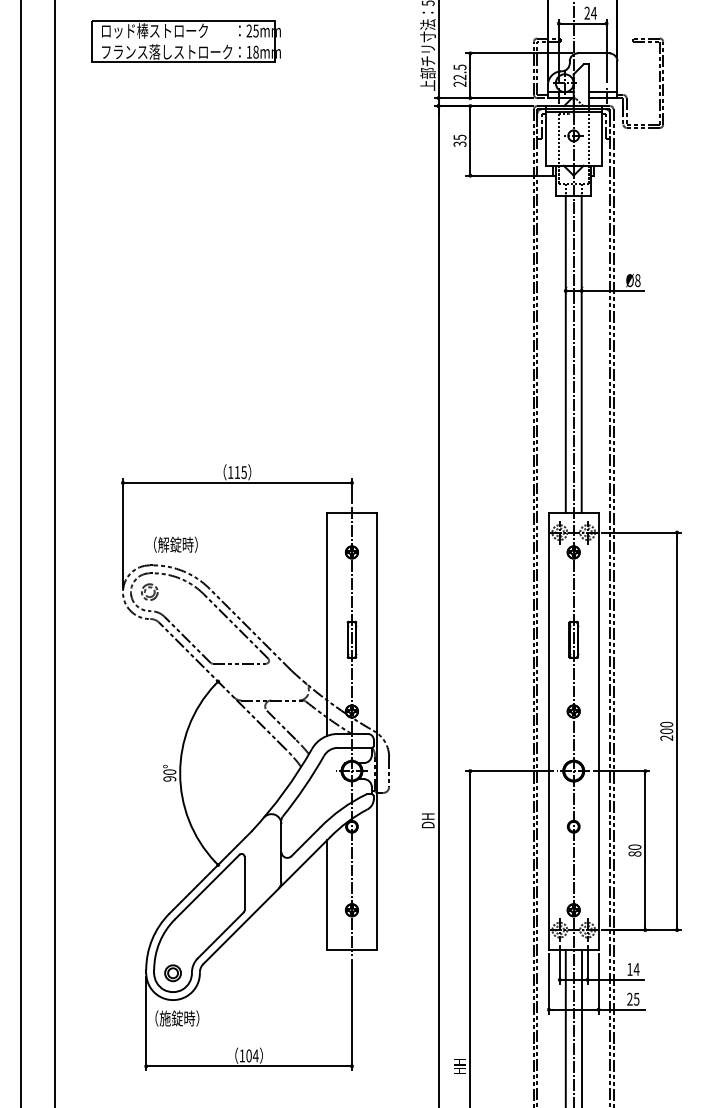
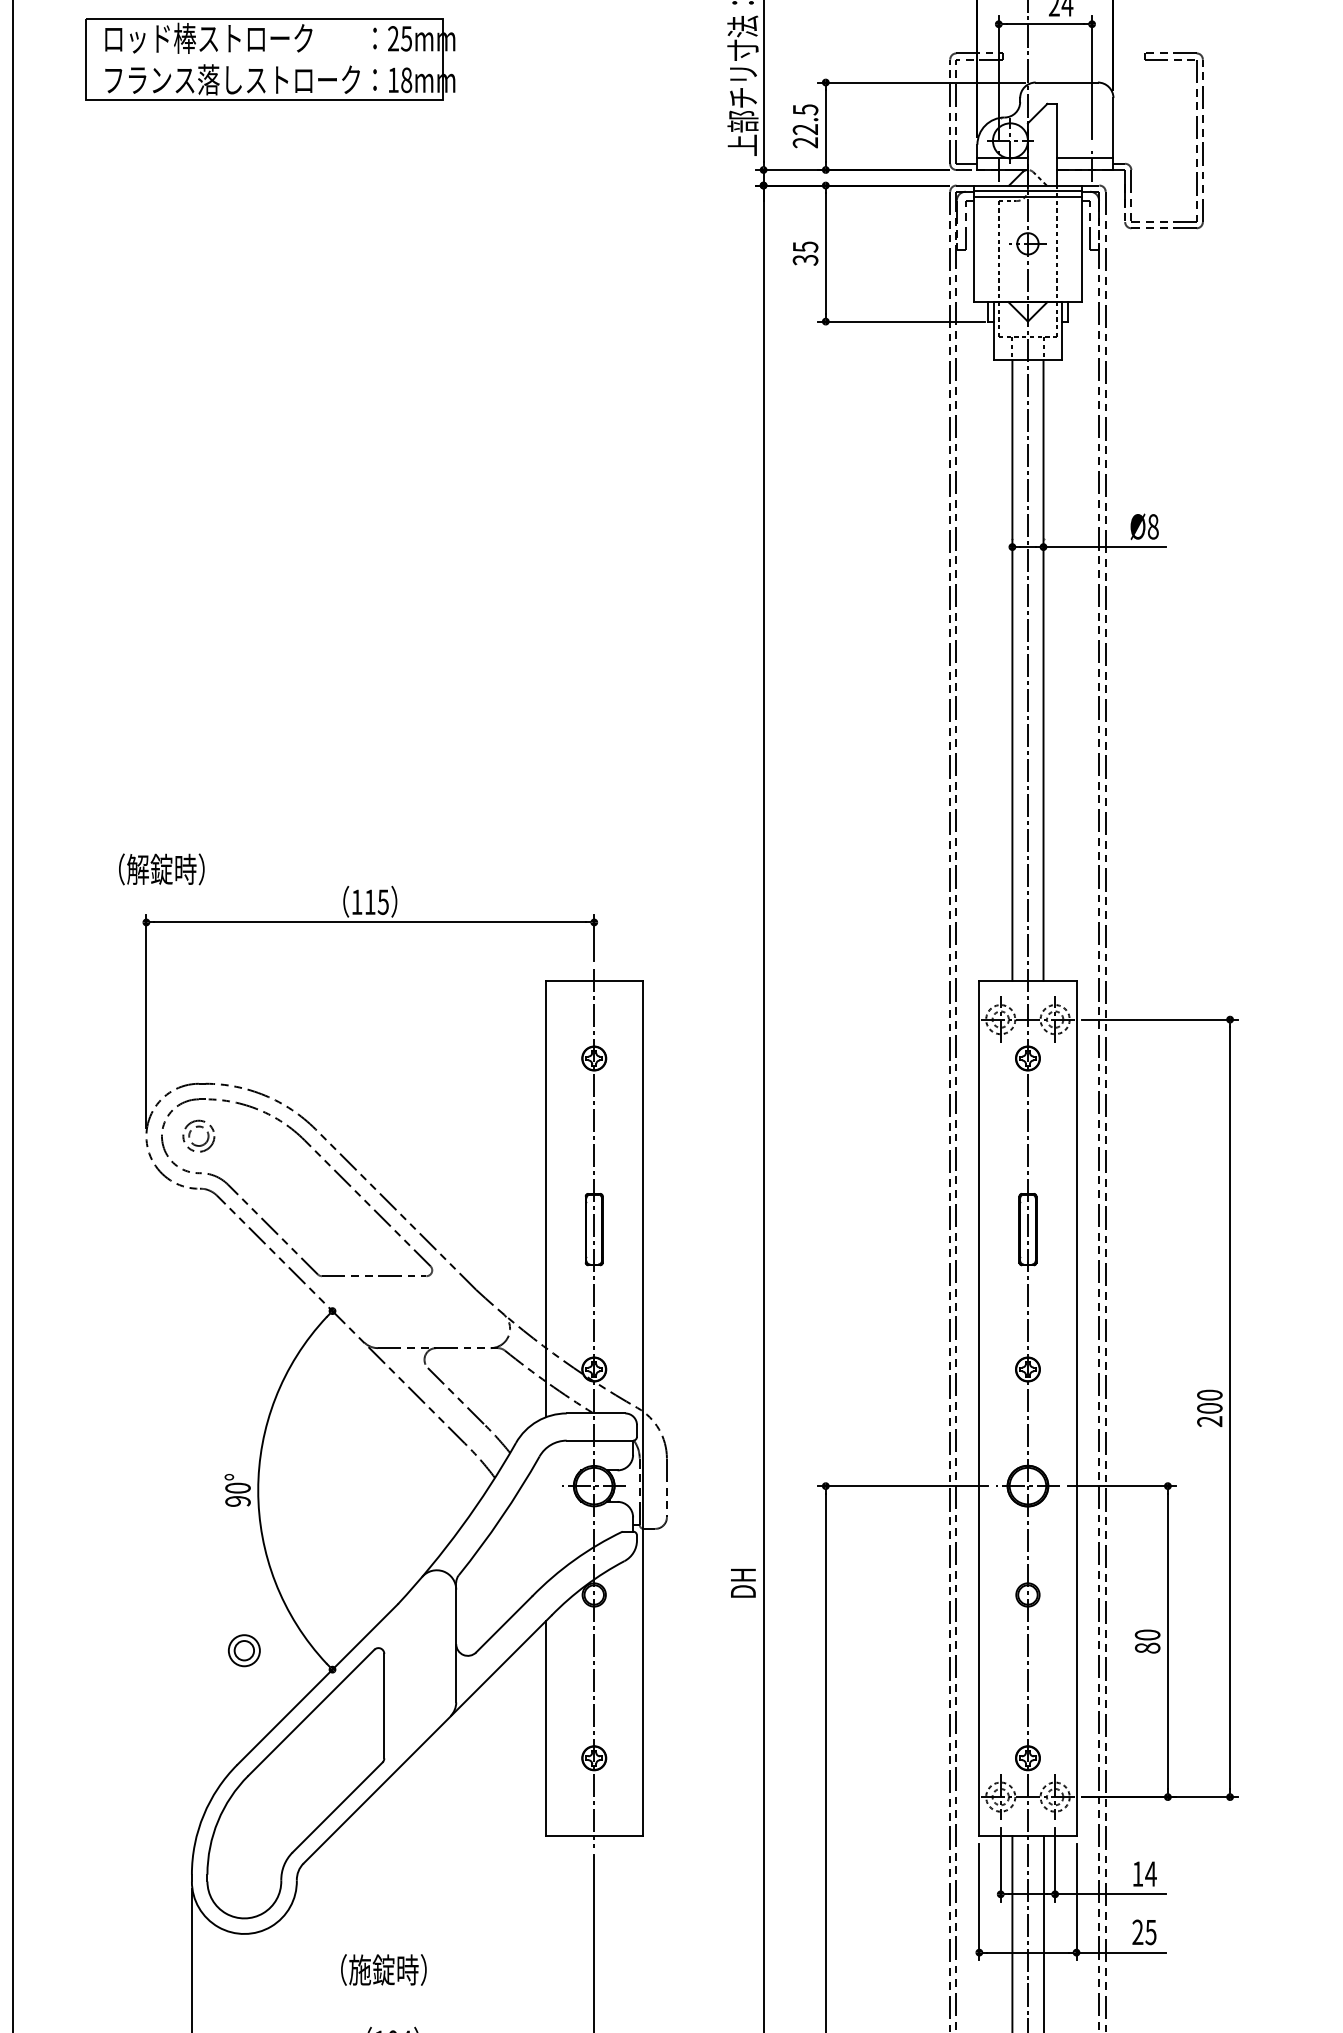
text: (175, 544) -> (161, 868), moved
part: (172, 973) -> (243, 1651), moved
text: (177, 1018) -> (384, 1969), moved

